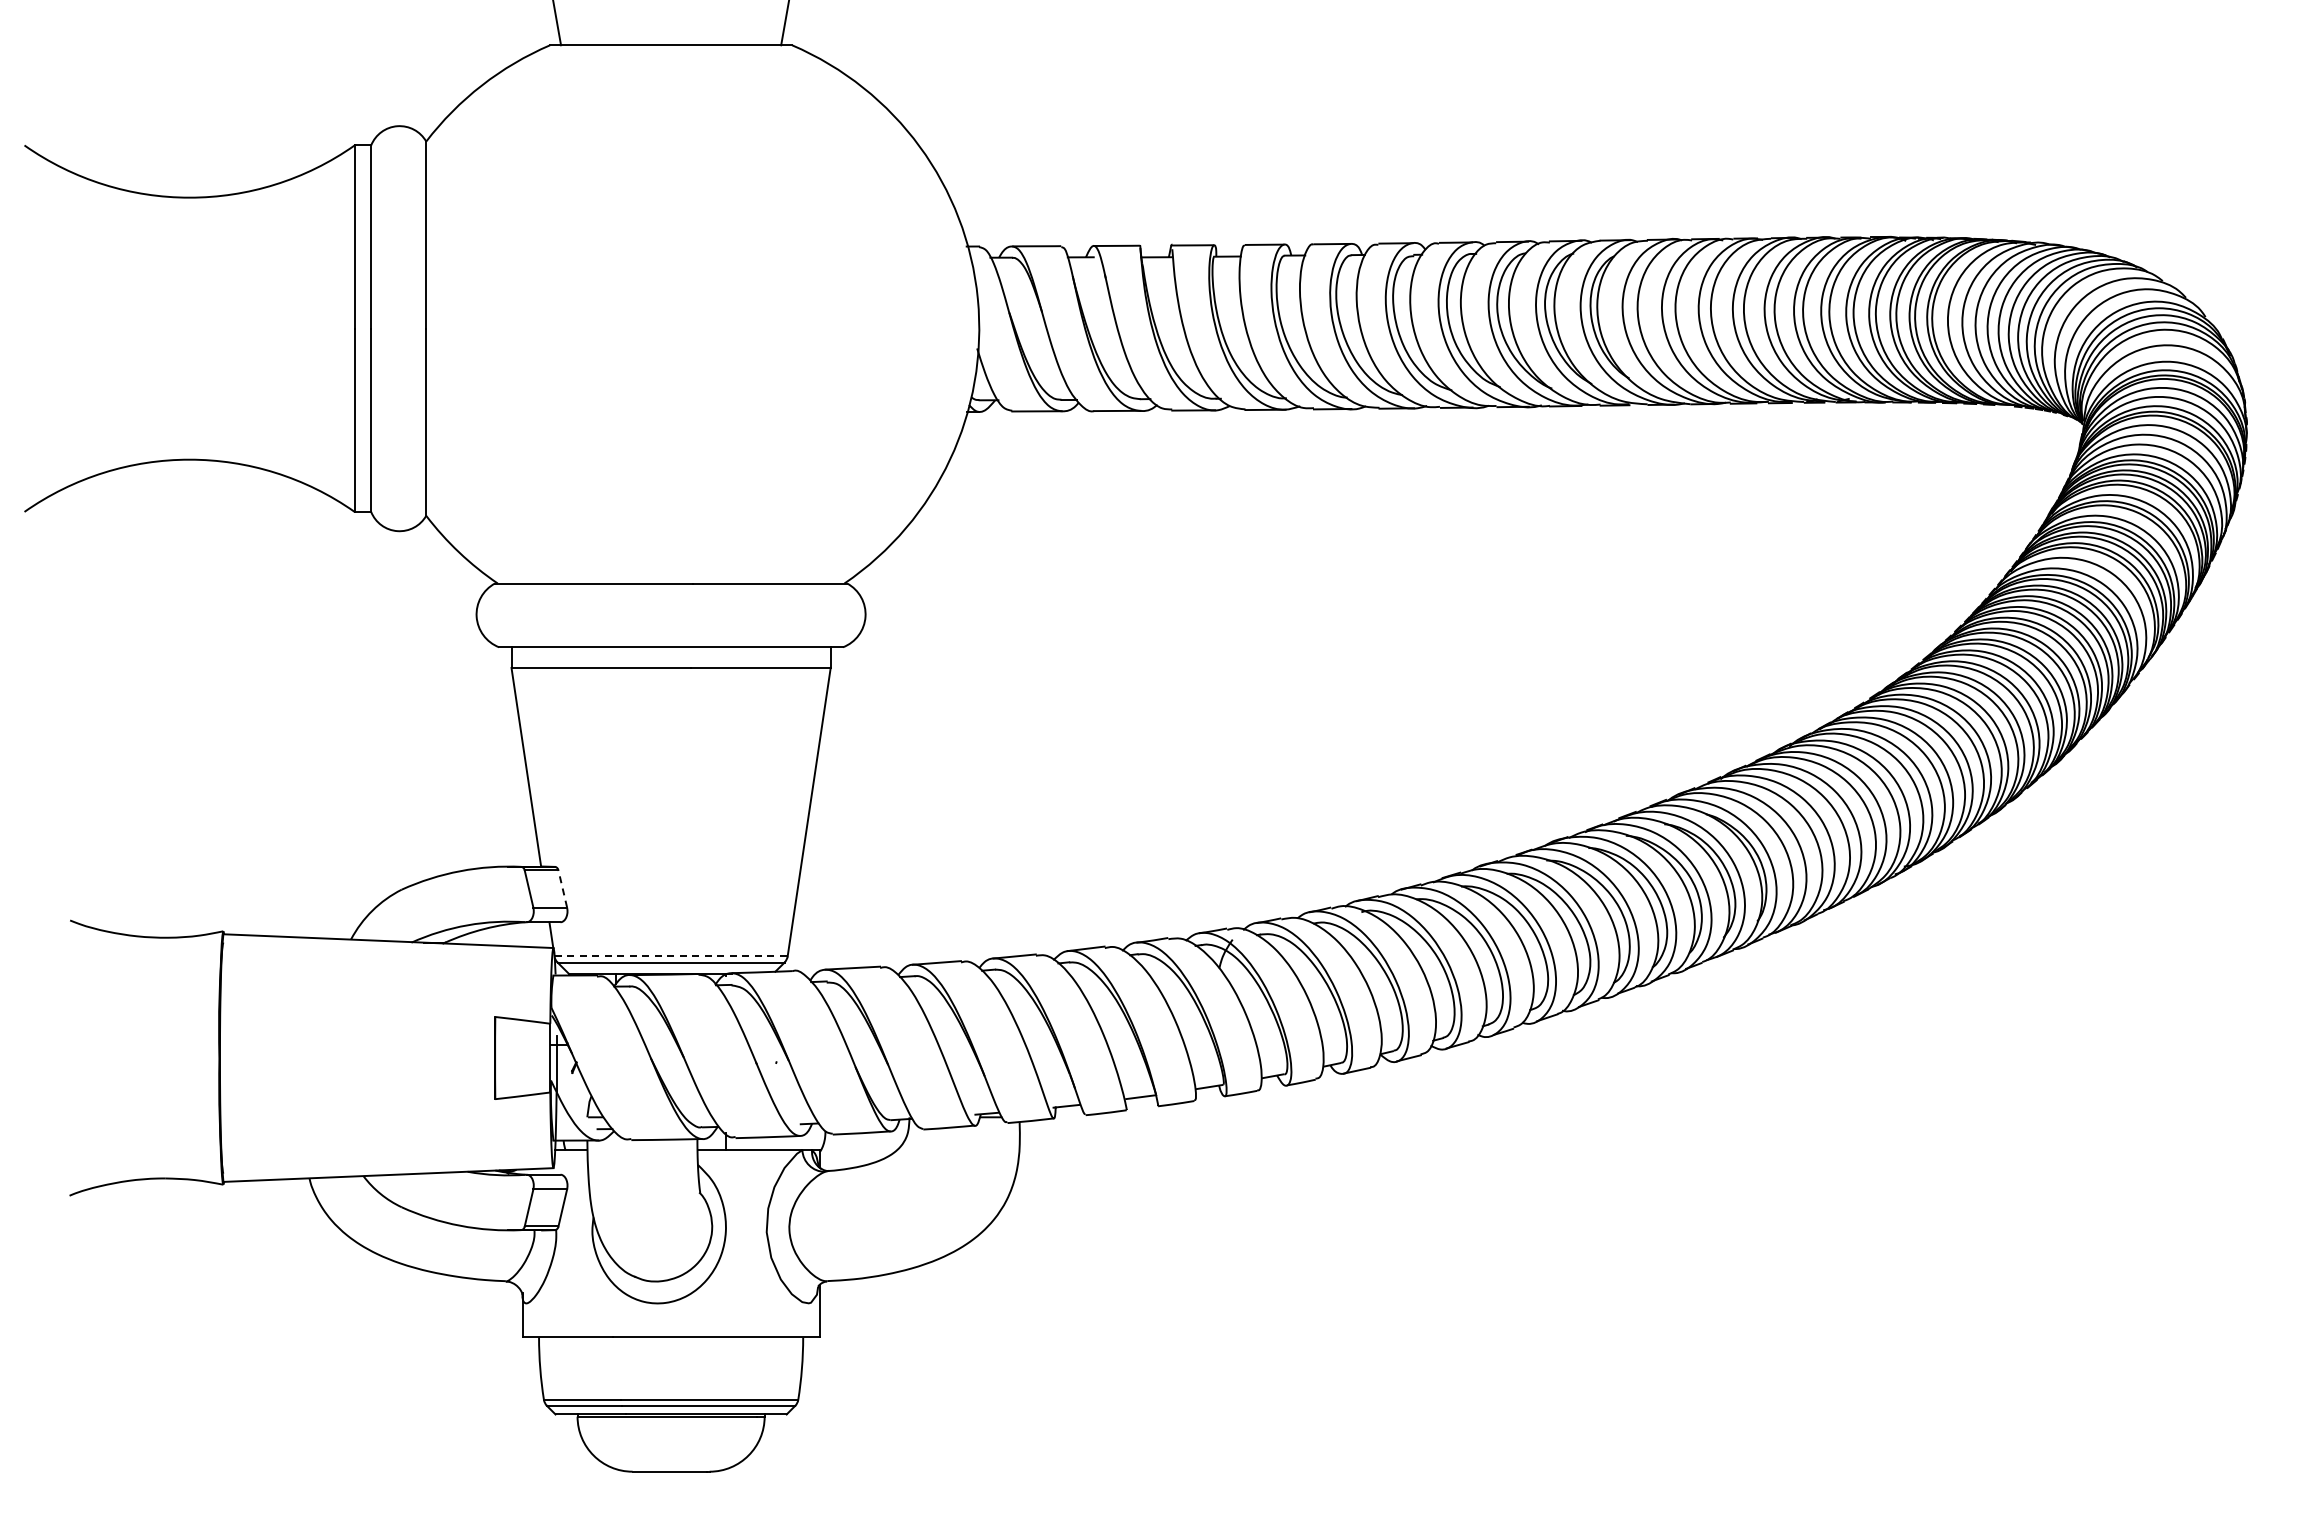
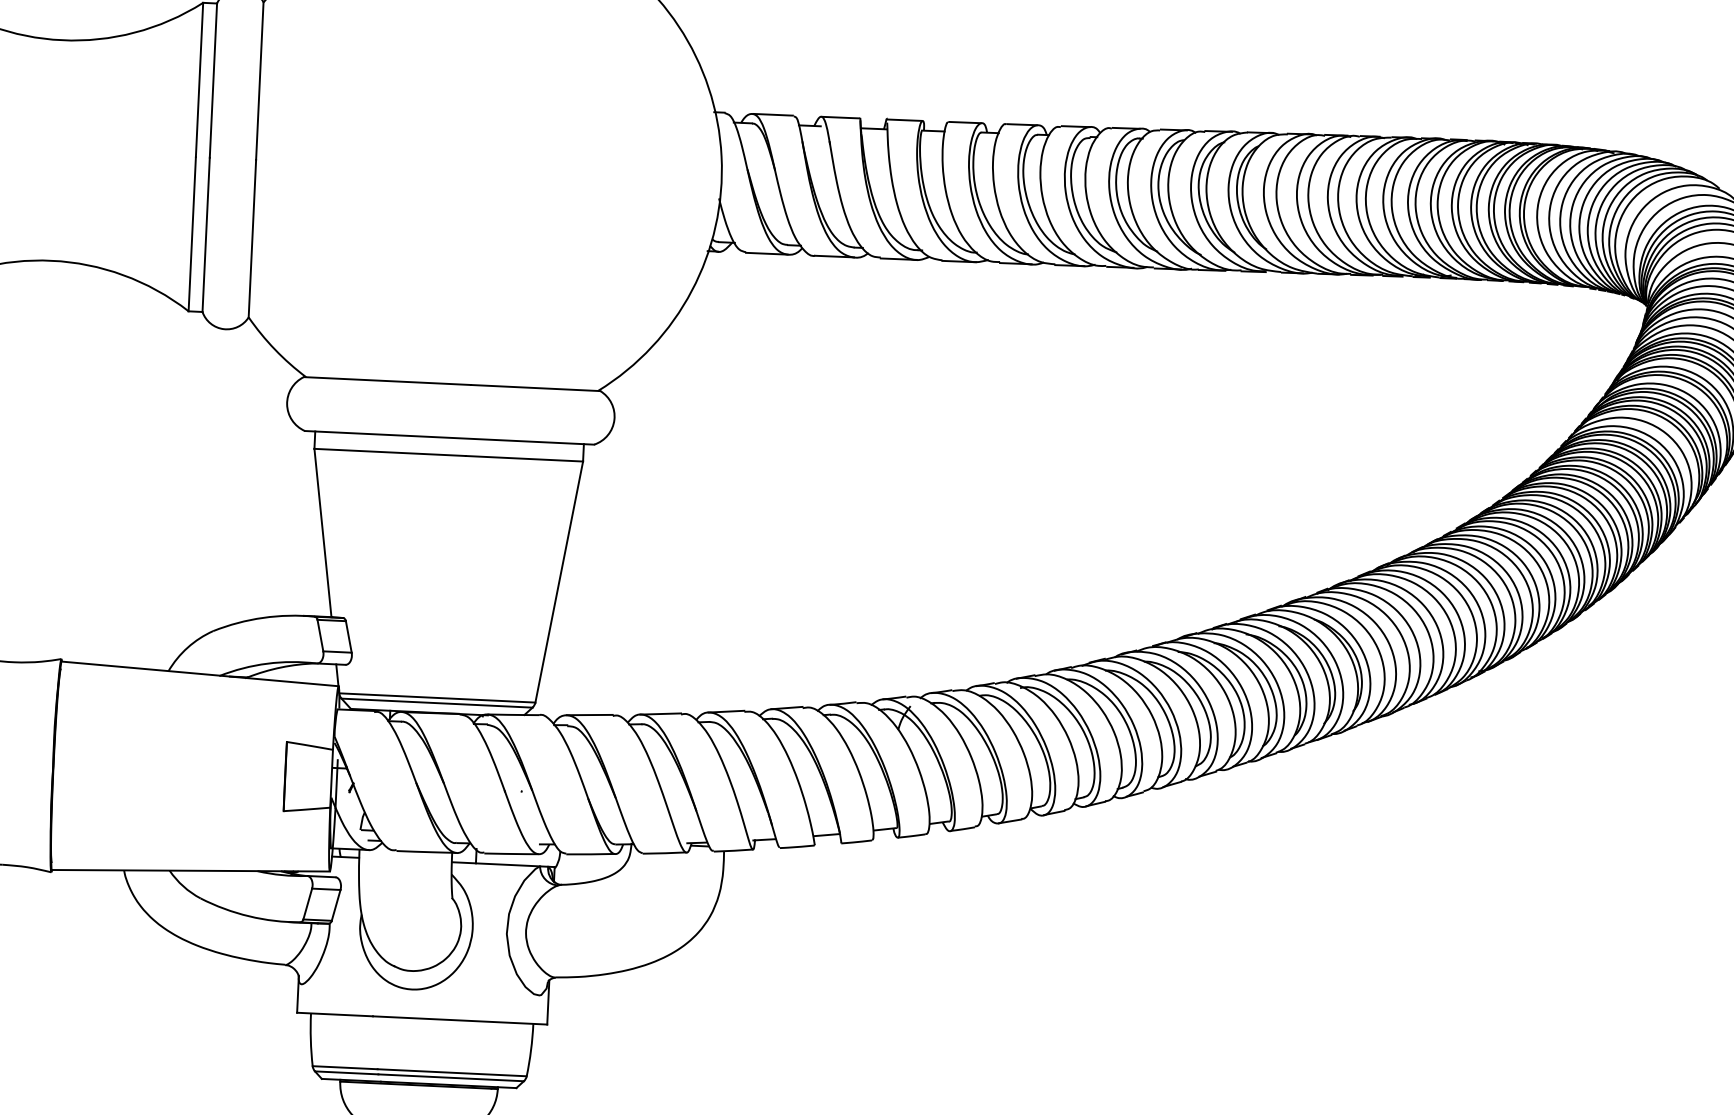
line: (562, 888) -> (348, 636), dashed -> solid
line: (671, 956) -> (437, 698), dashed -> solid

